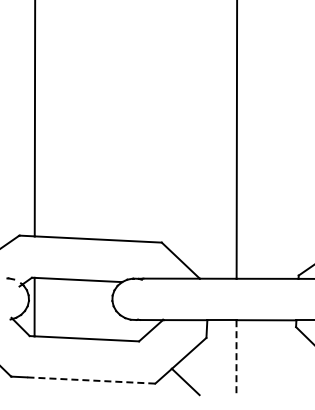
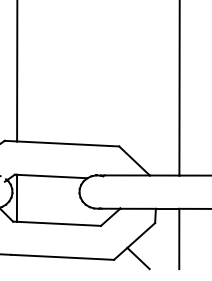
line: (236, 358) -> (179, 239), dashed -> solid
line: (90, 380) -> (61, 257), dashed -> solid

